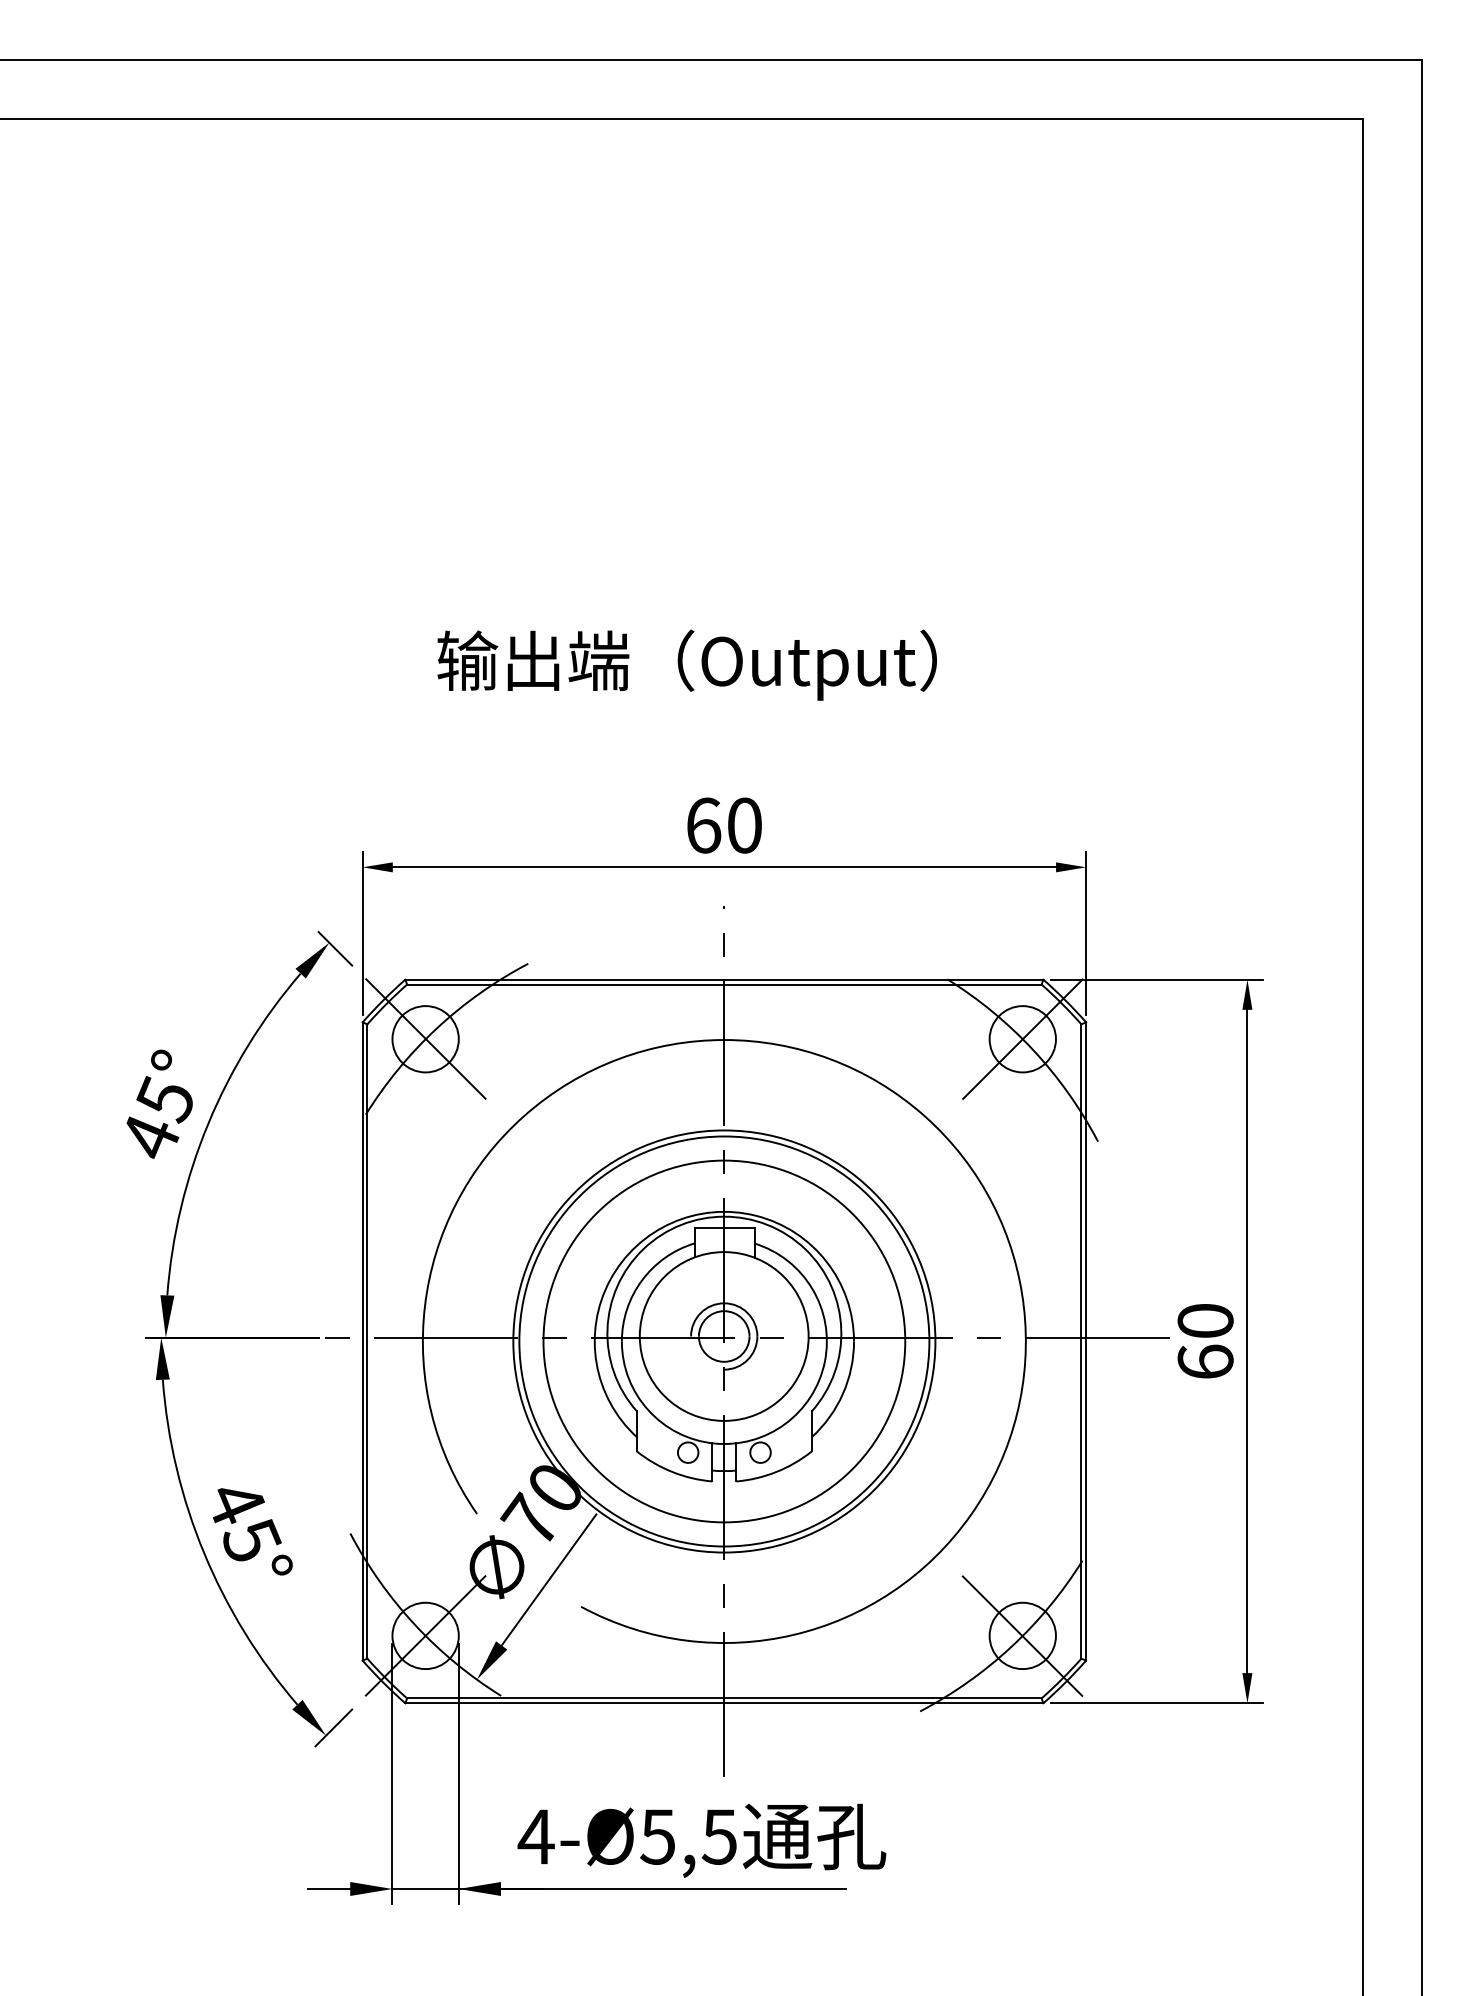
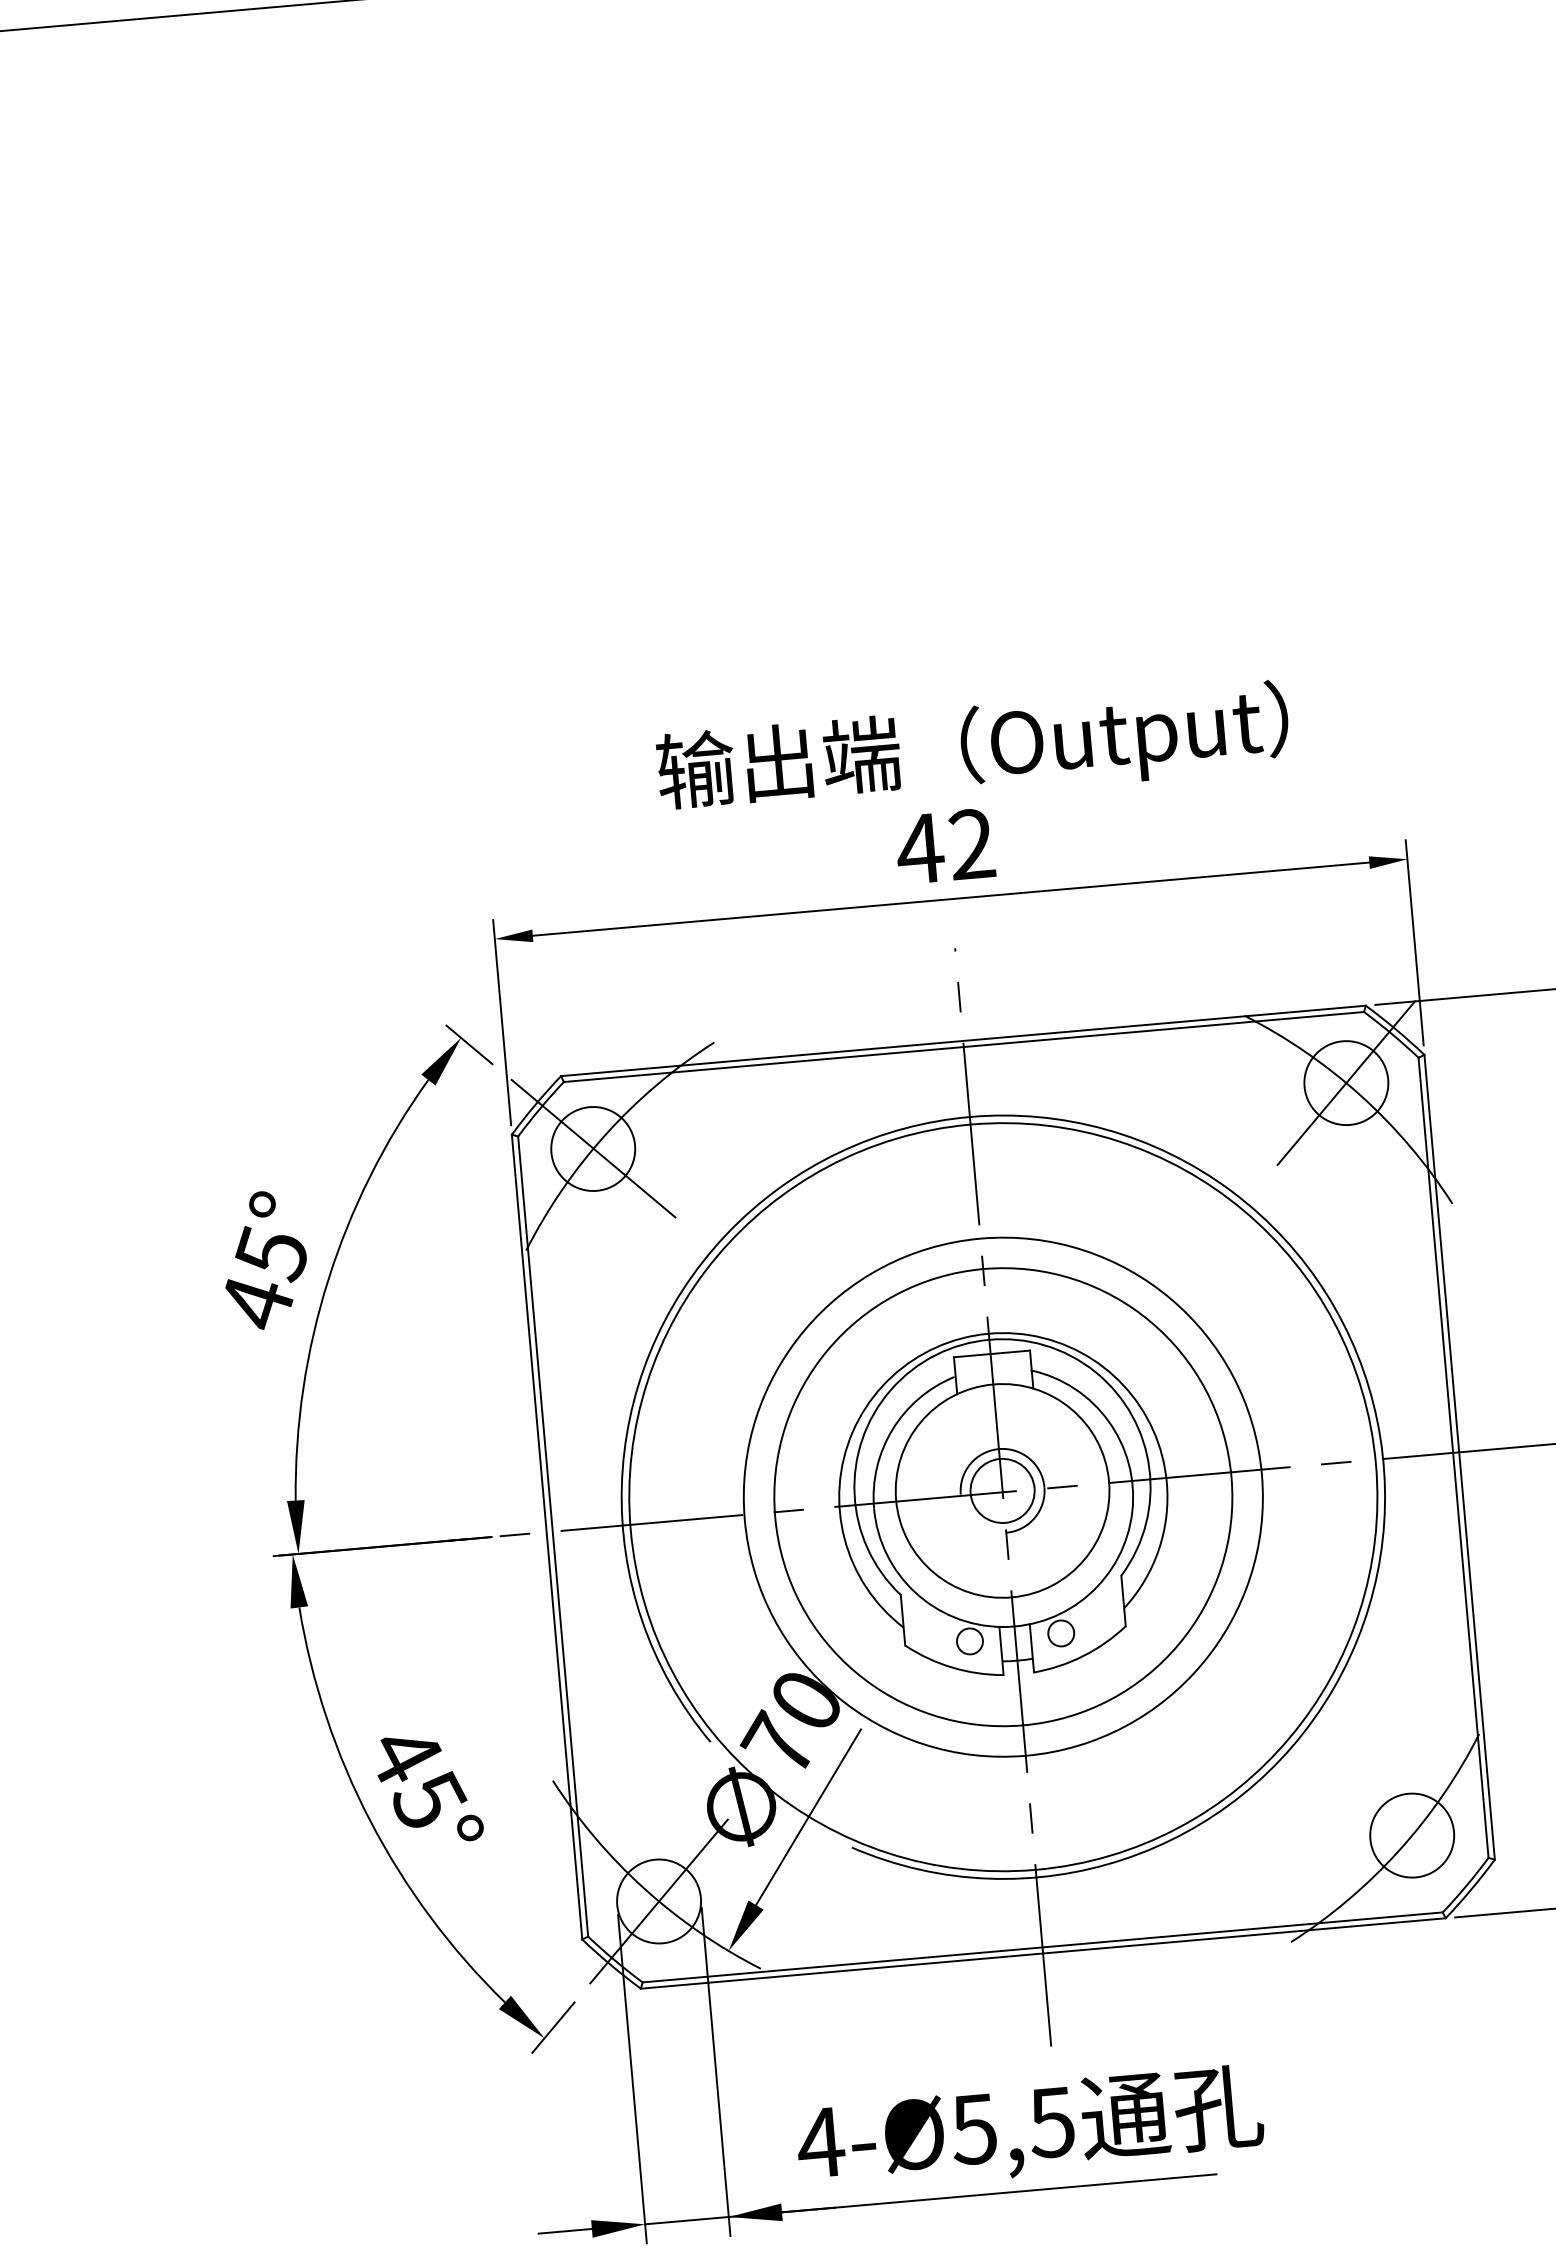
text: (686, 664) -> (972, 750), moved
text: (722, 825) -> (944, 846), 60 -> 42
circle: (724, 1341) -> (1003, 1497), size x1.4
line: (1022, 1635) -> (1411, 1835), removed

